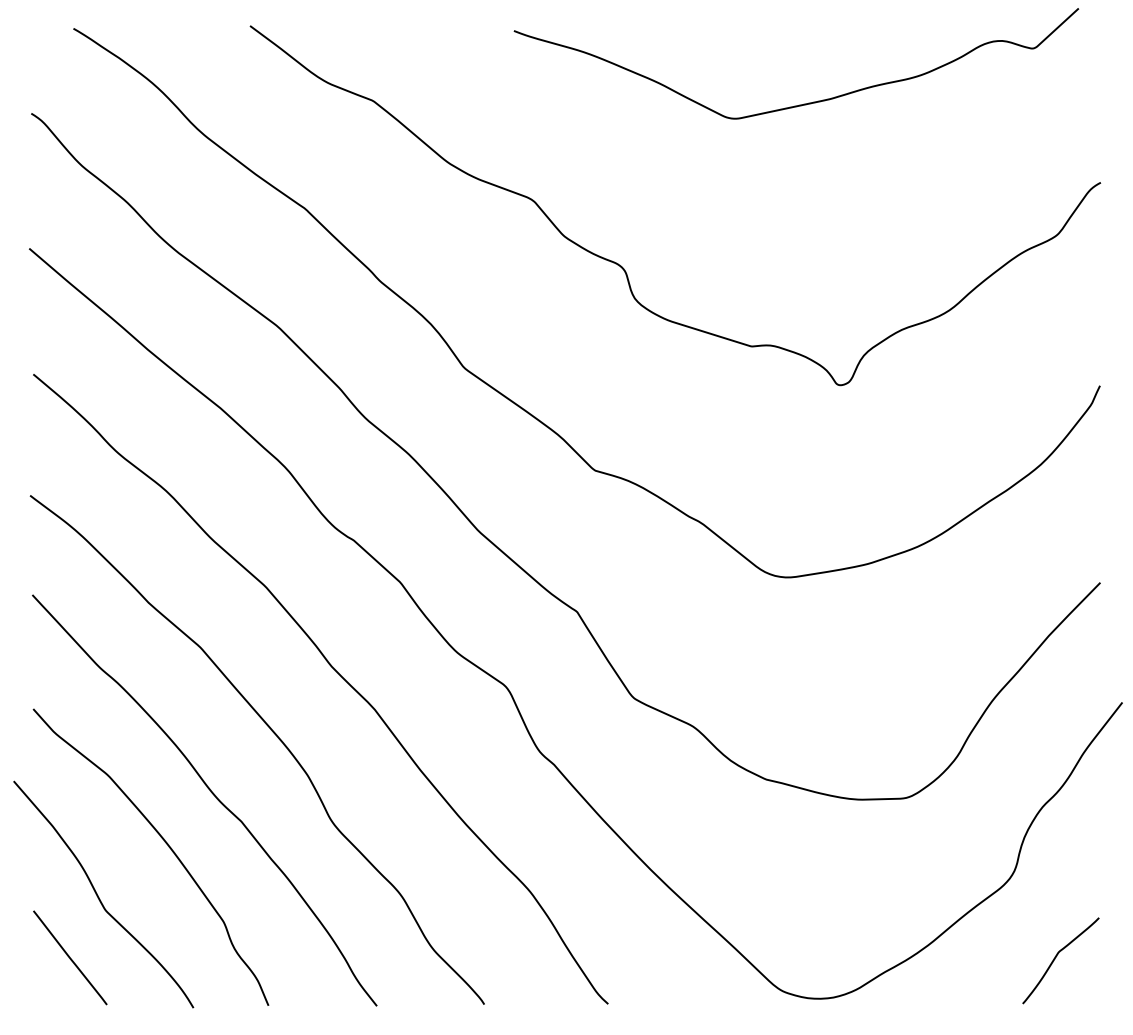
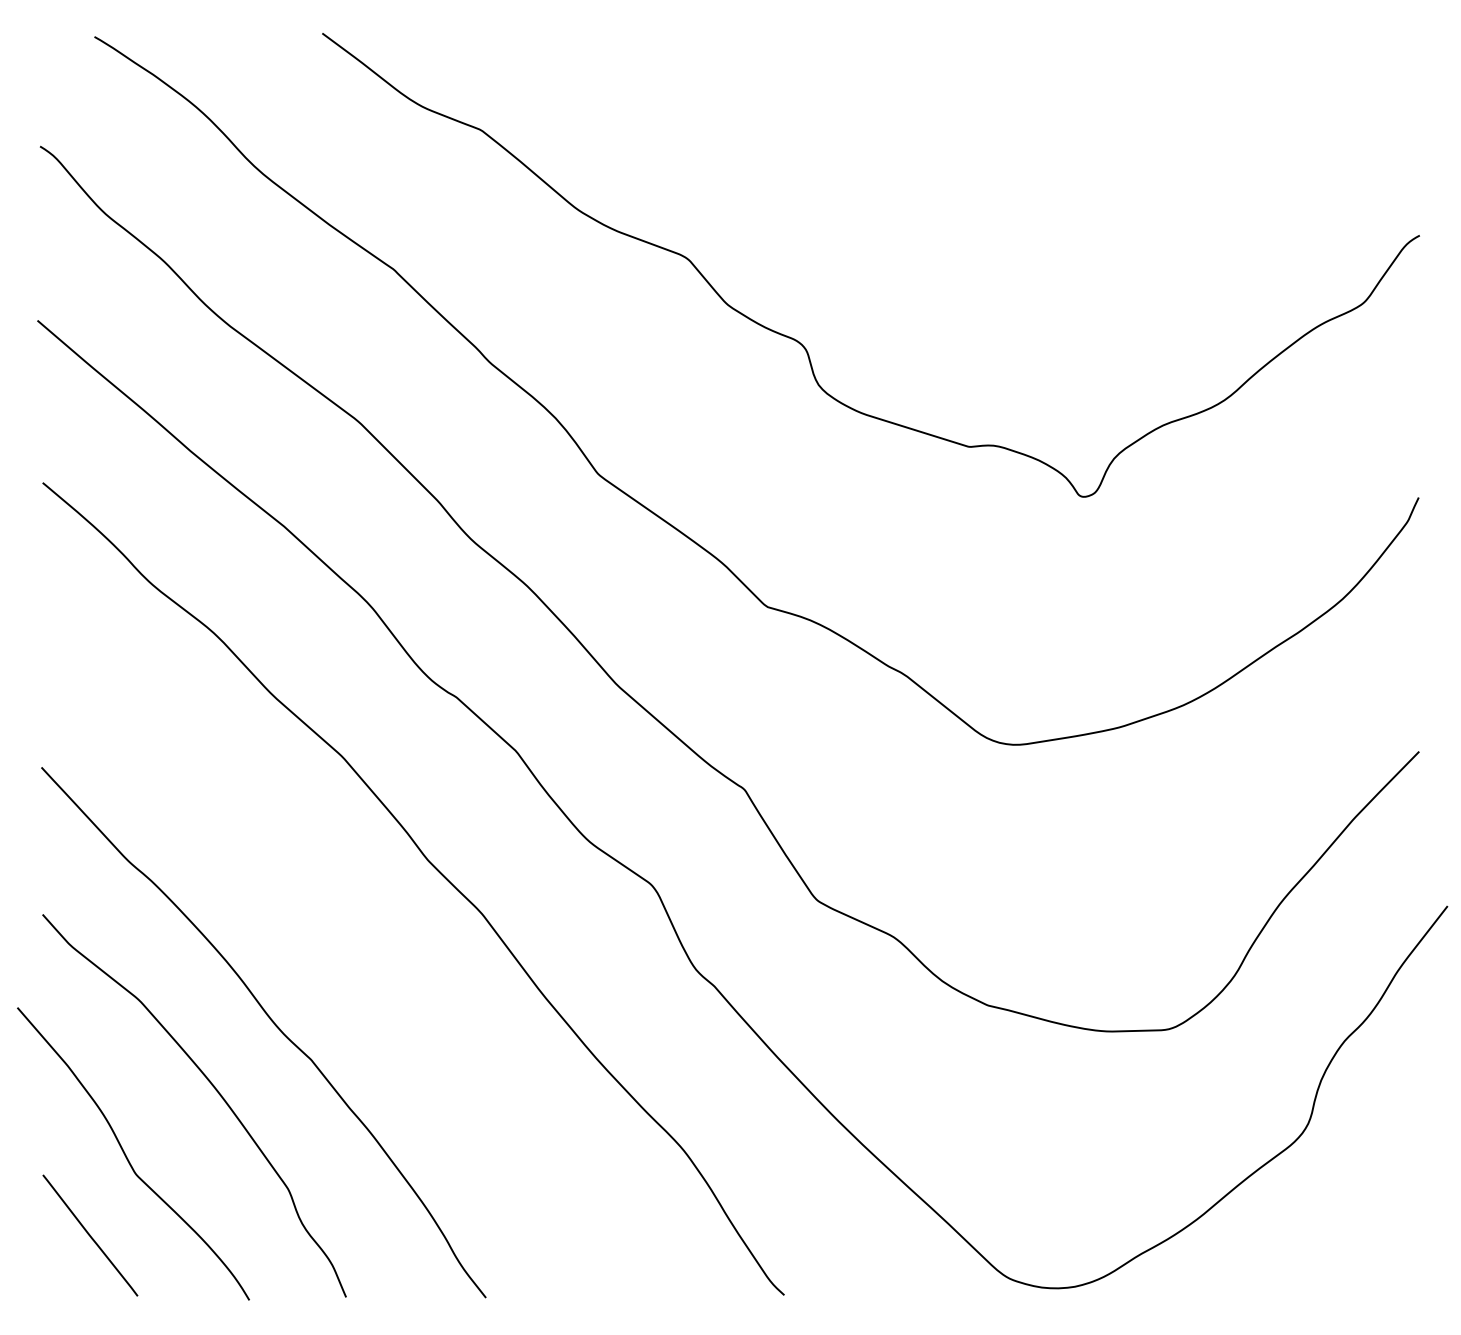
curve: (805, 103) -> (1038, 133), removed
curve: (276, 736) -> (356, 950), removed
curve: (1055, 958) -> (1361, 1236), removed

